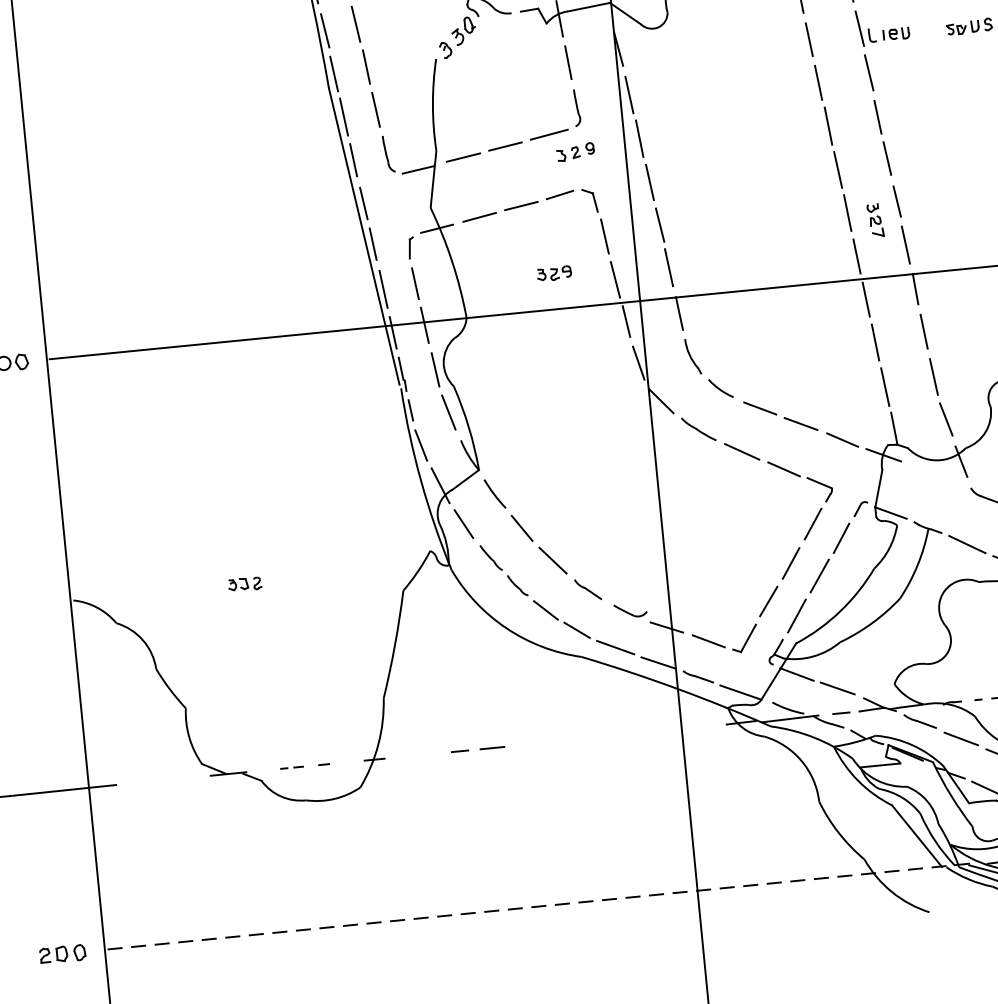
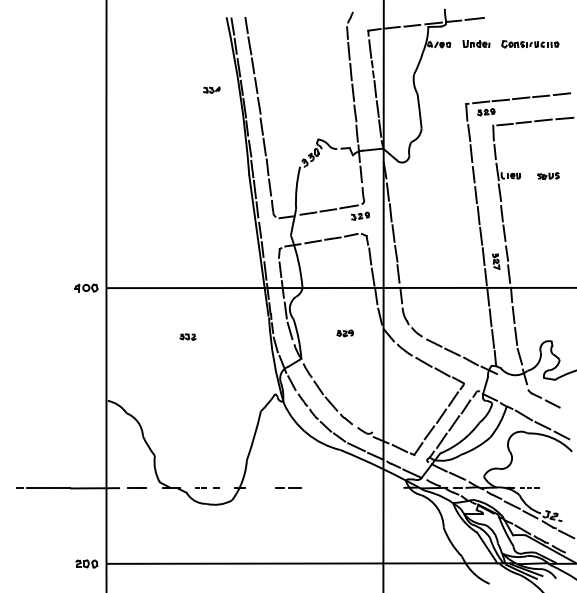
part: (552, 273) -> (344, 333), moved
part: (243, 583) -> (187, 336), moved
line: (153, 779) -> (136, 487), added
line: (543, 905) -> (311, 563), dashed -> solid

